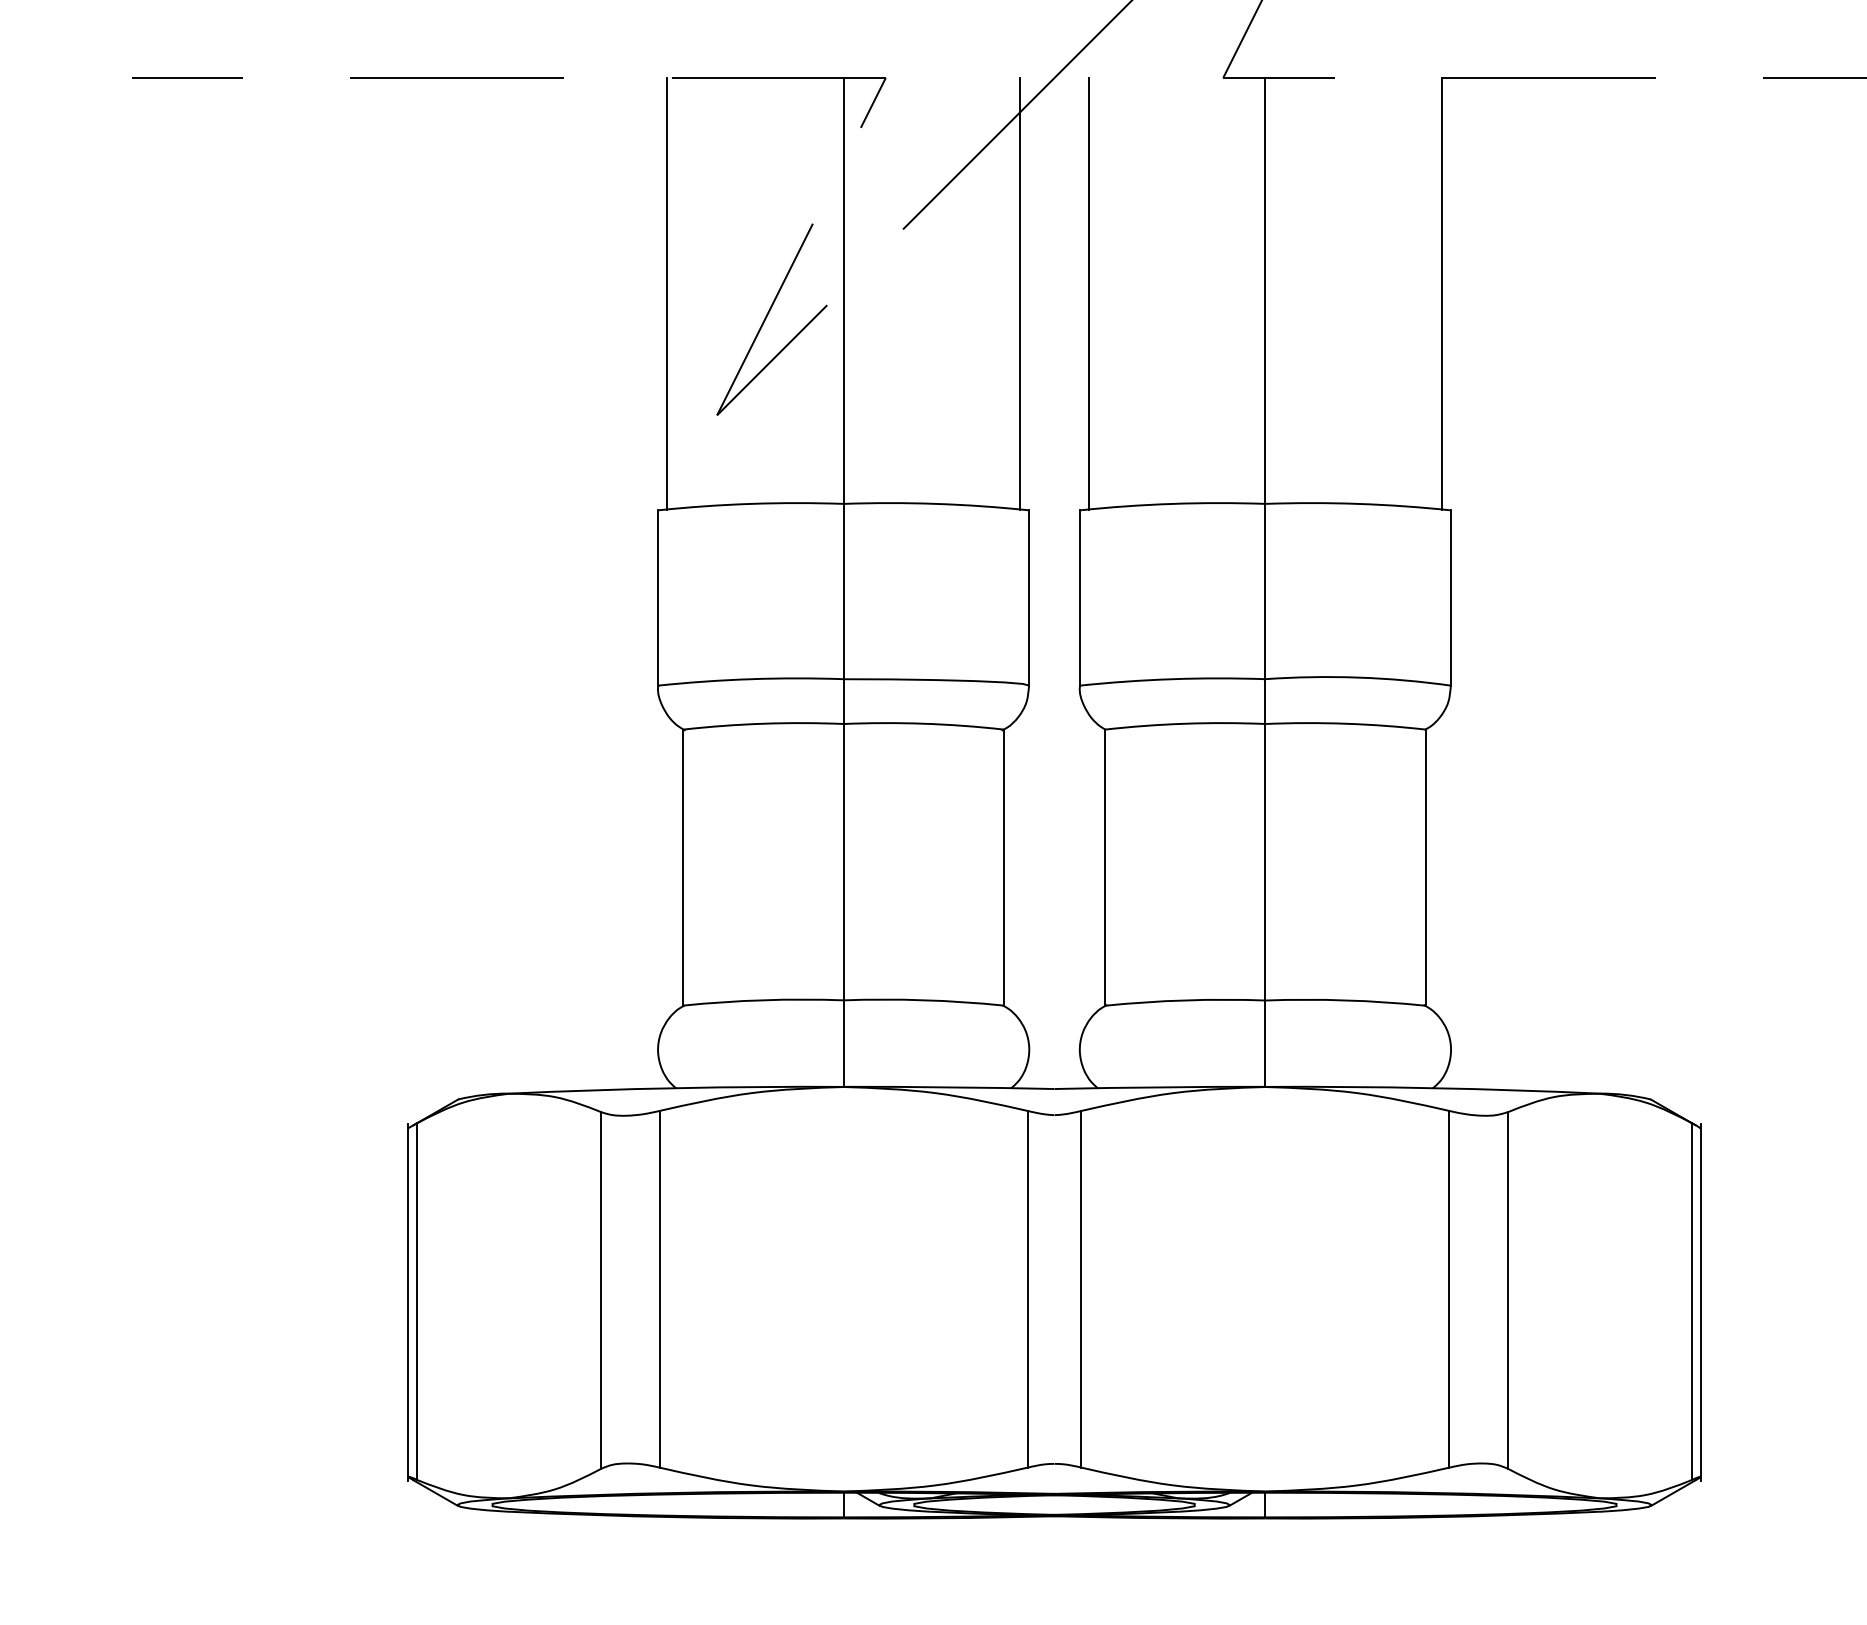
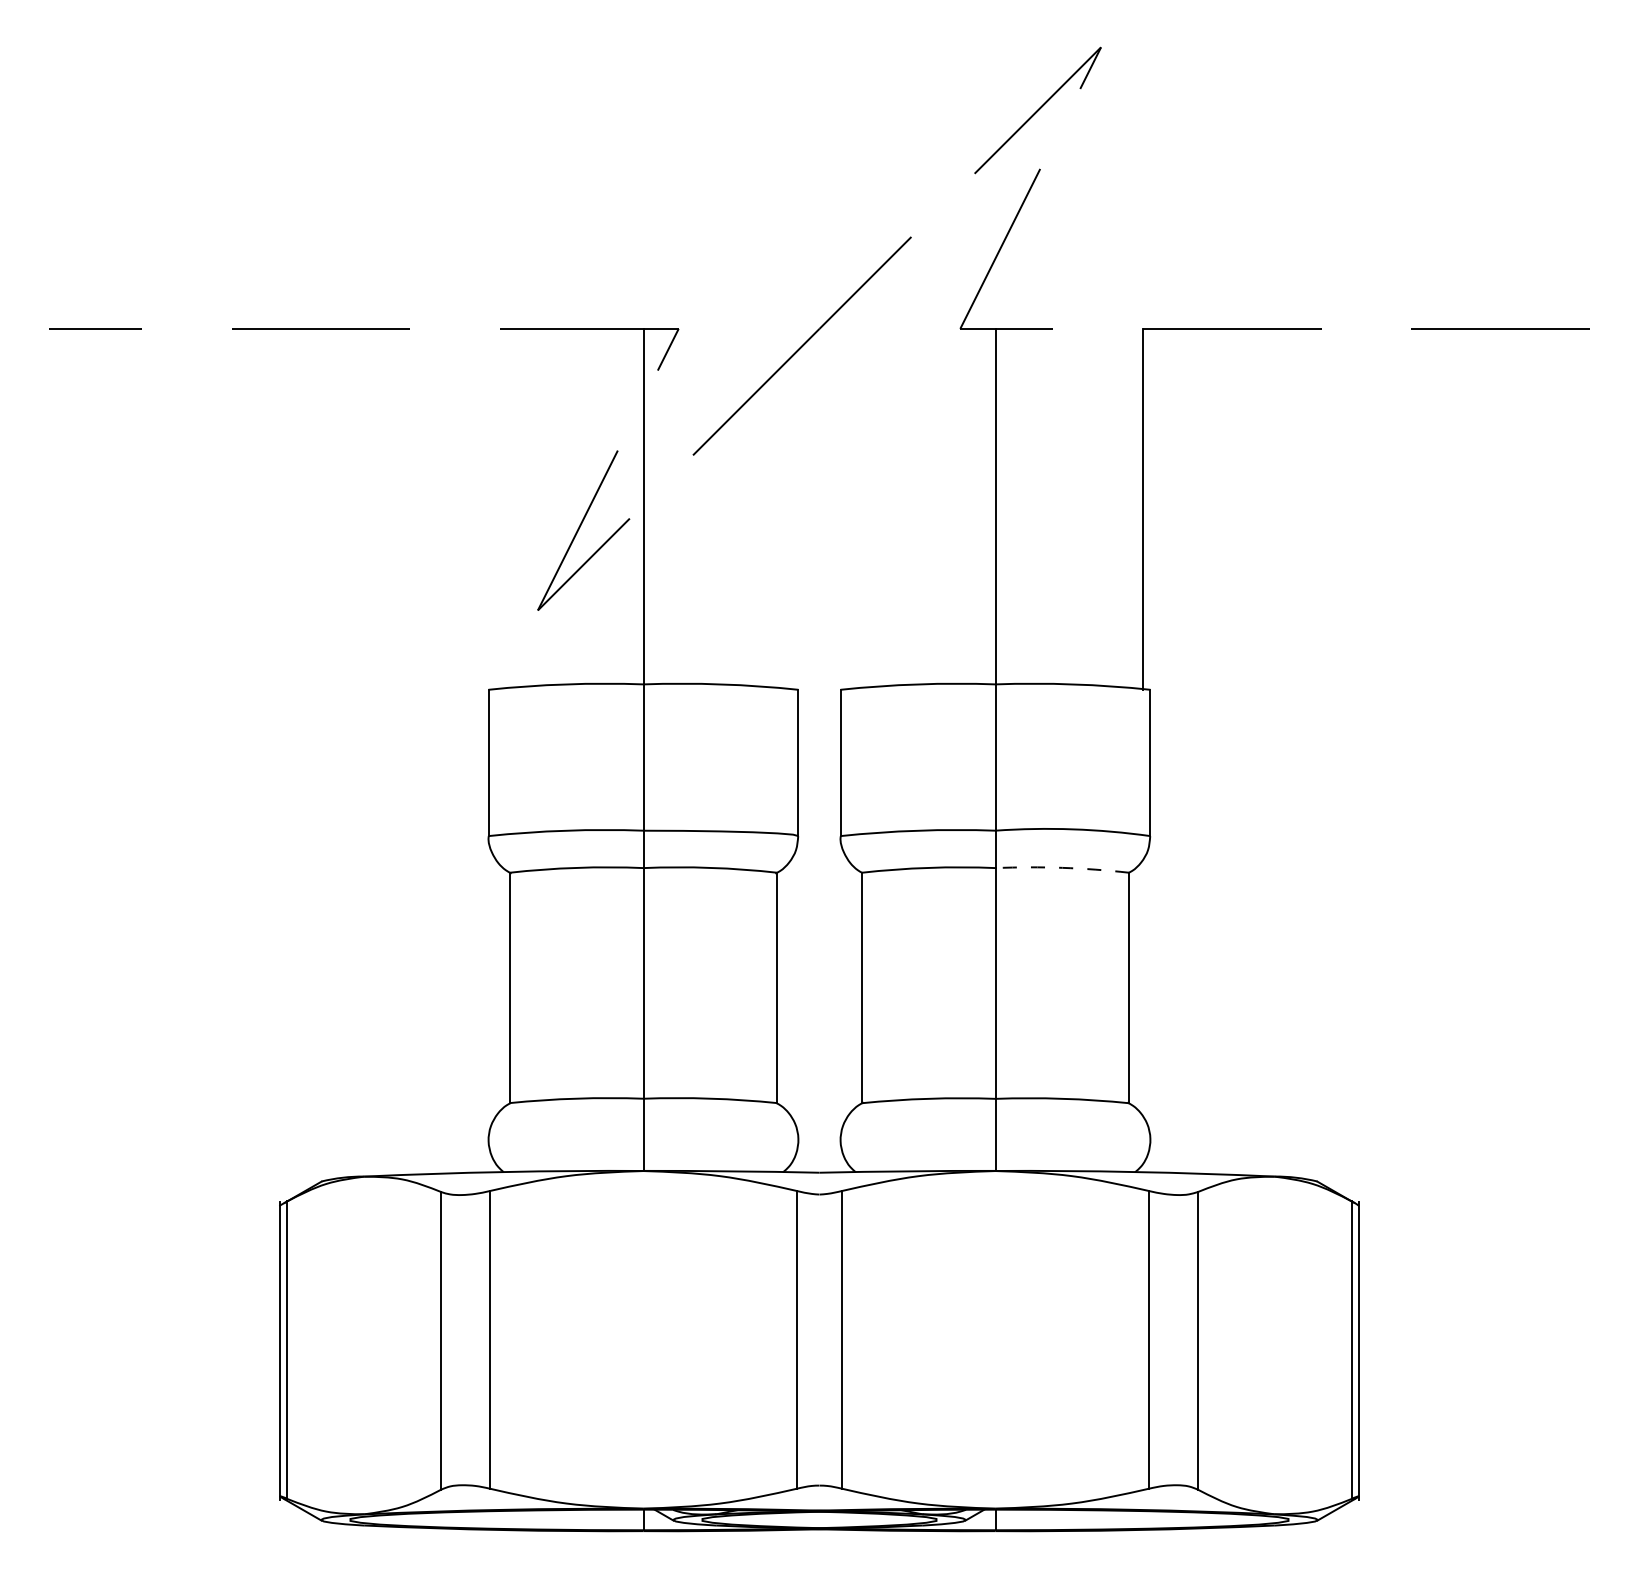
line: (667, 293) -> (496, 508), removed
line: (1019, 293) -> (790, 508), removed
line: (1089, 293) -> (848, 508), removed
arc: (1345, 723) -> (1062, 867), solid -> dashed

